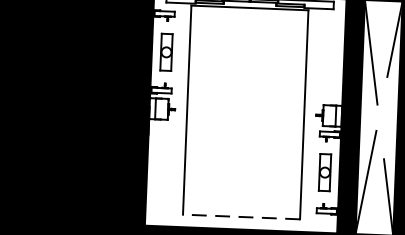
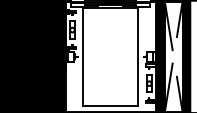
line: (240, 217) -> (110, 106), dashed -> solid

